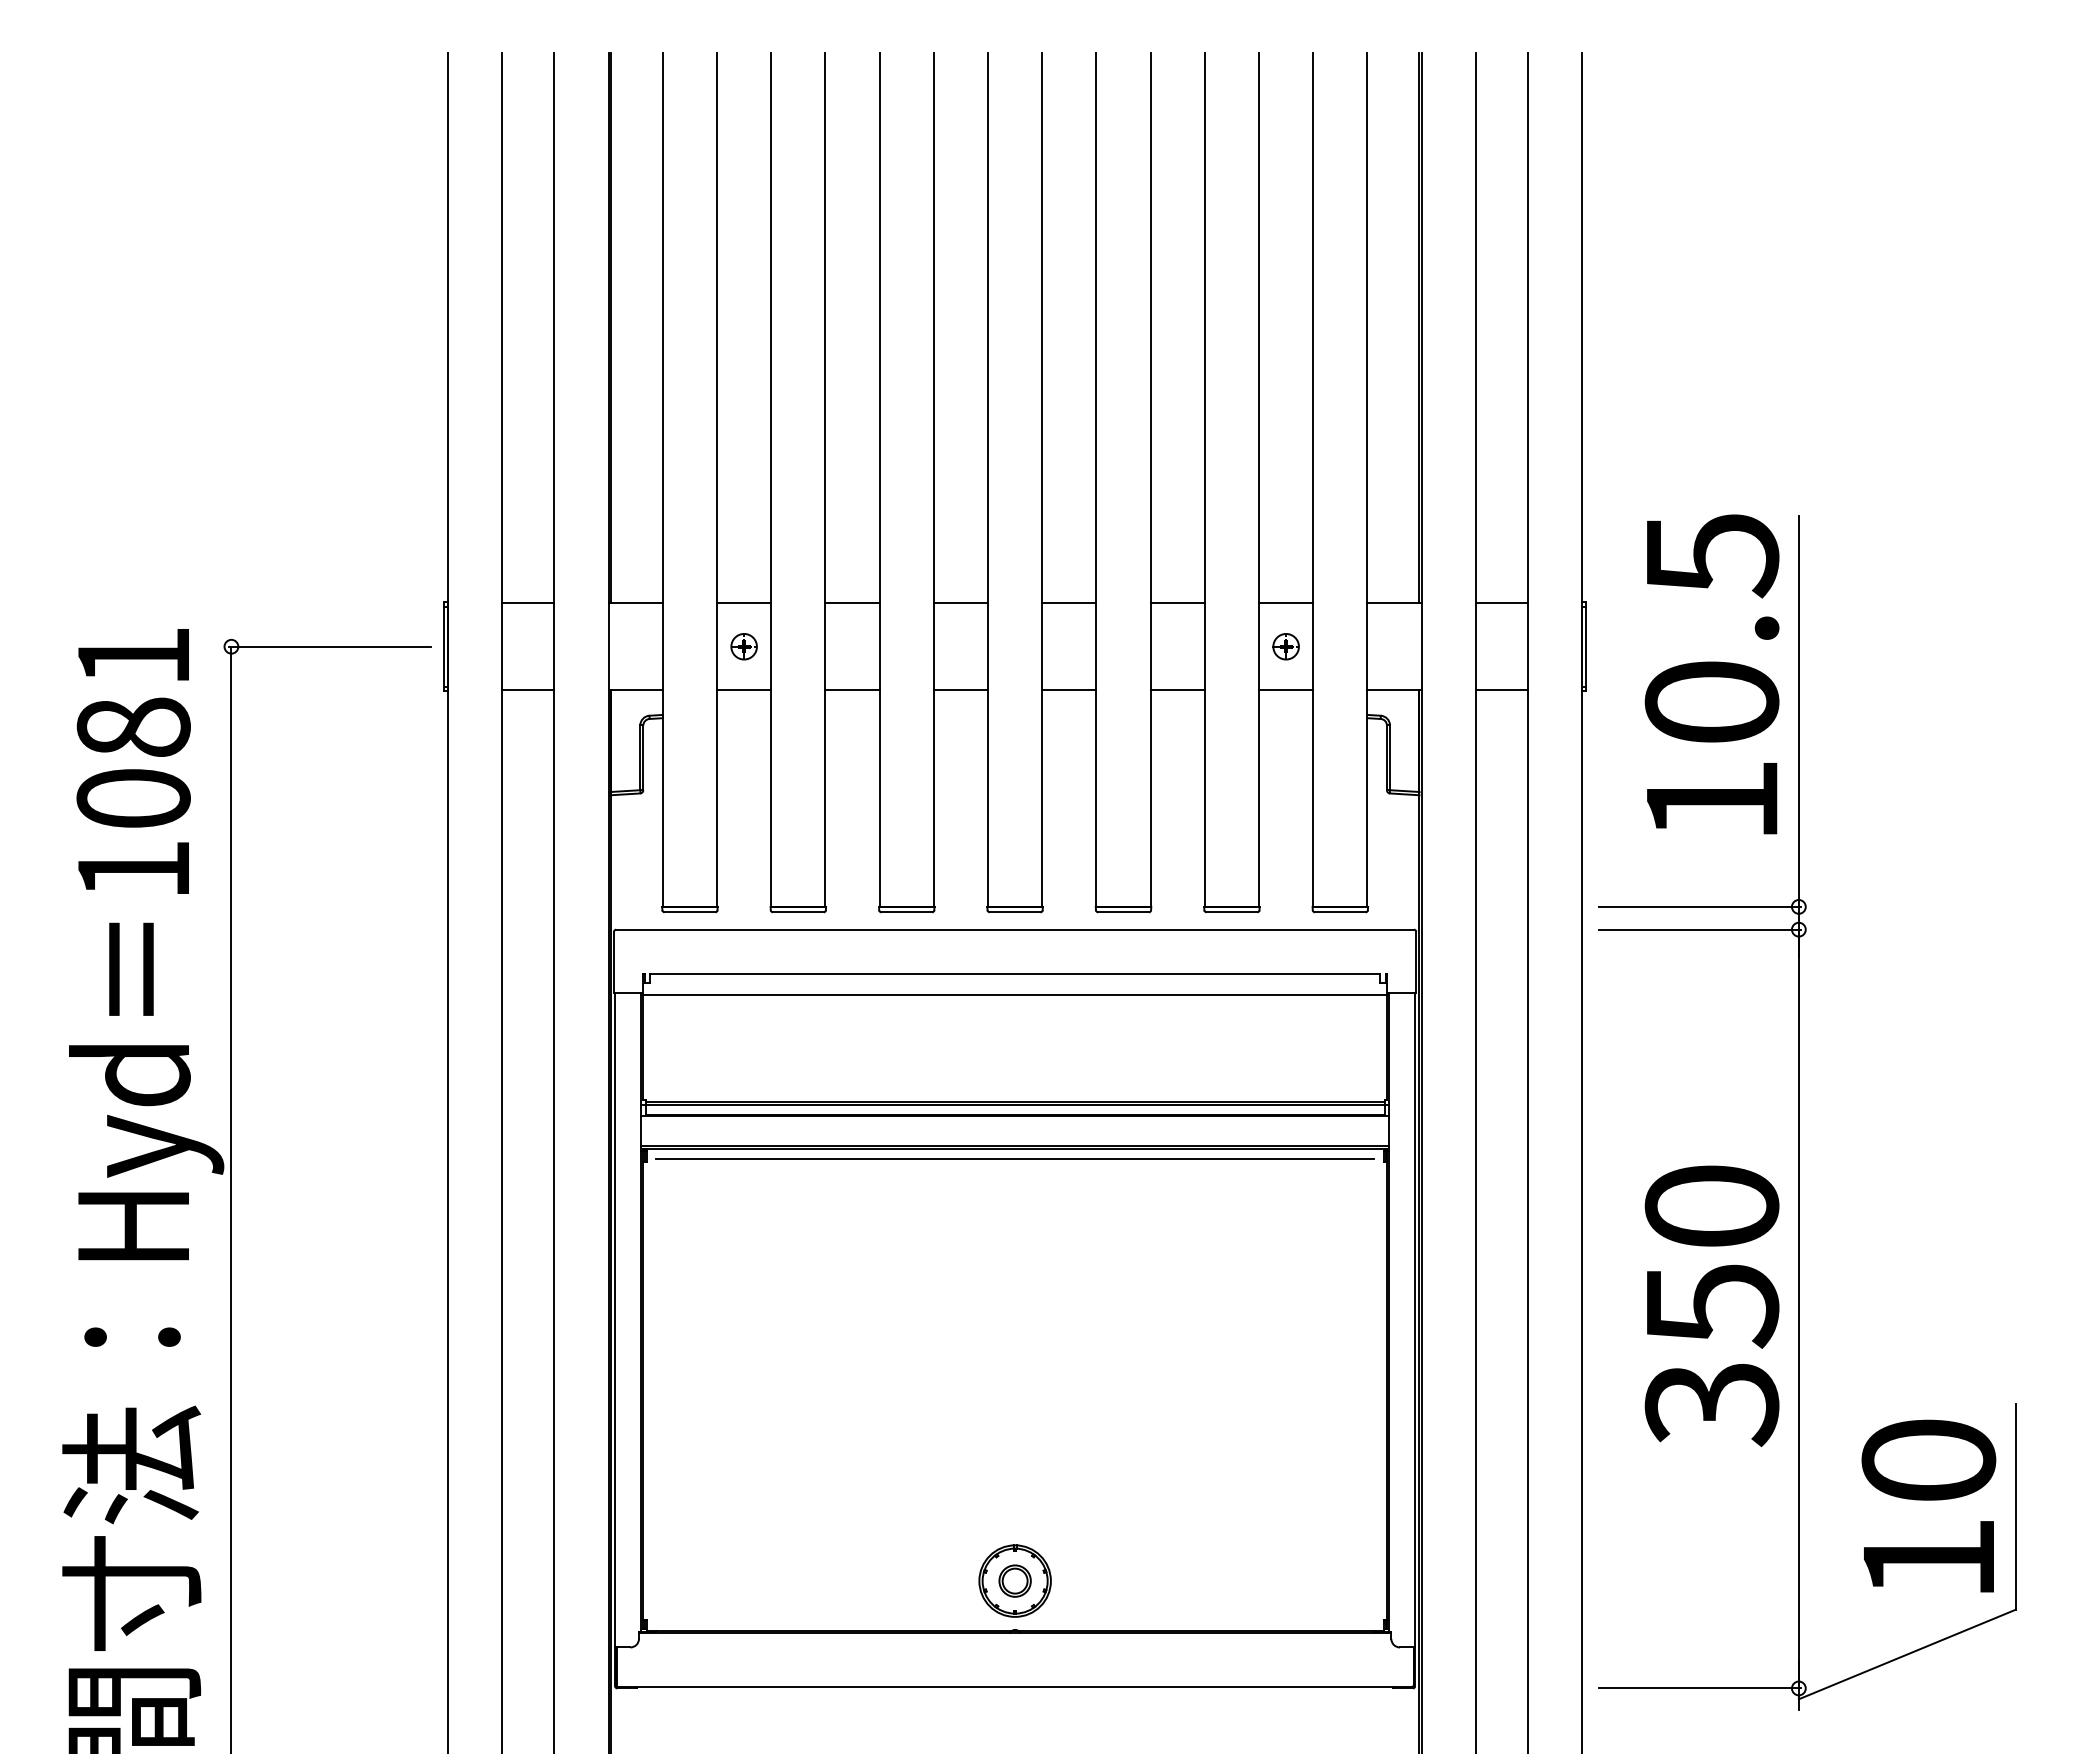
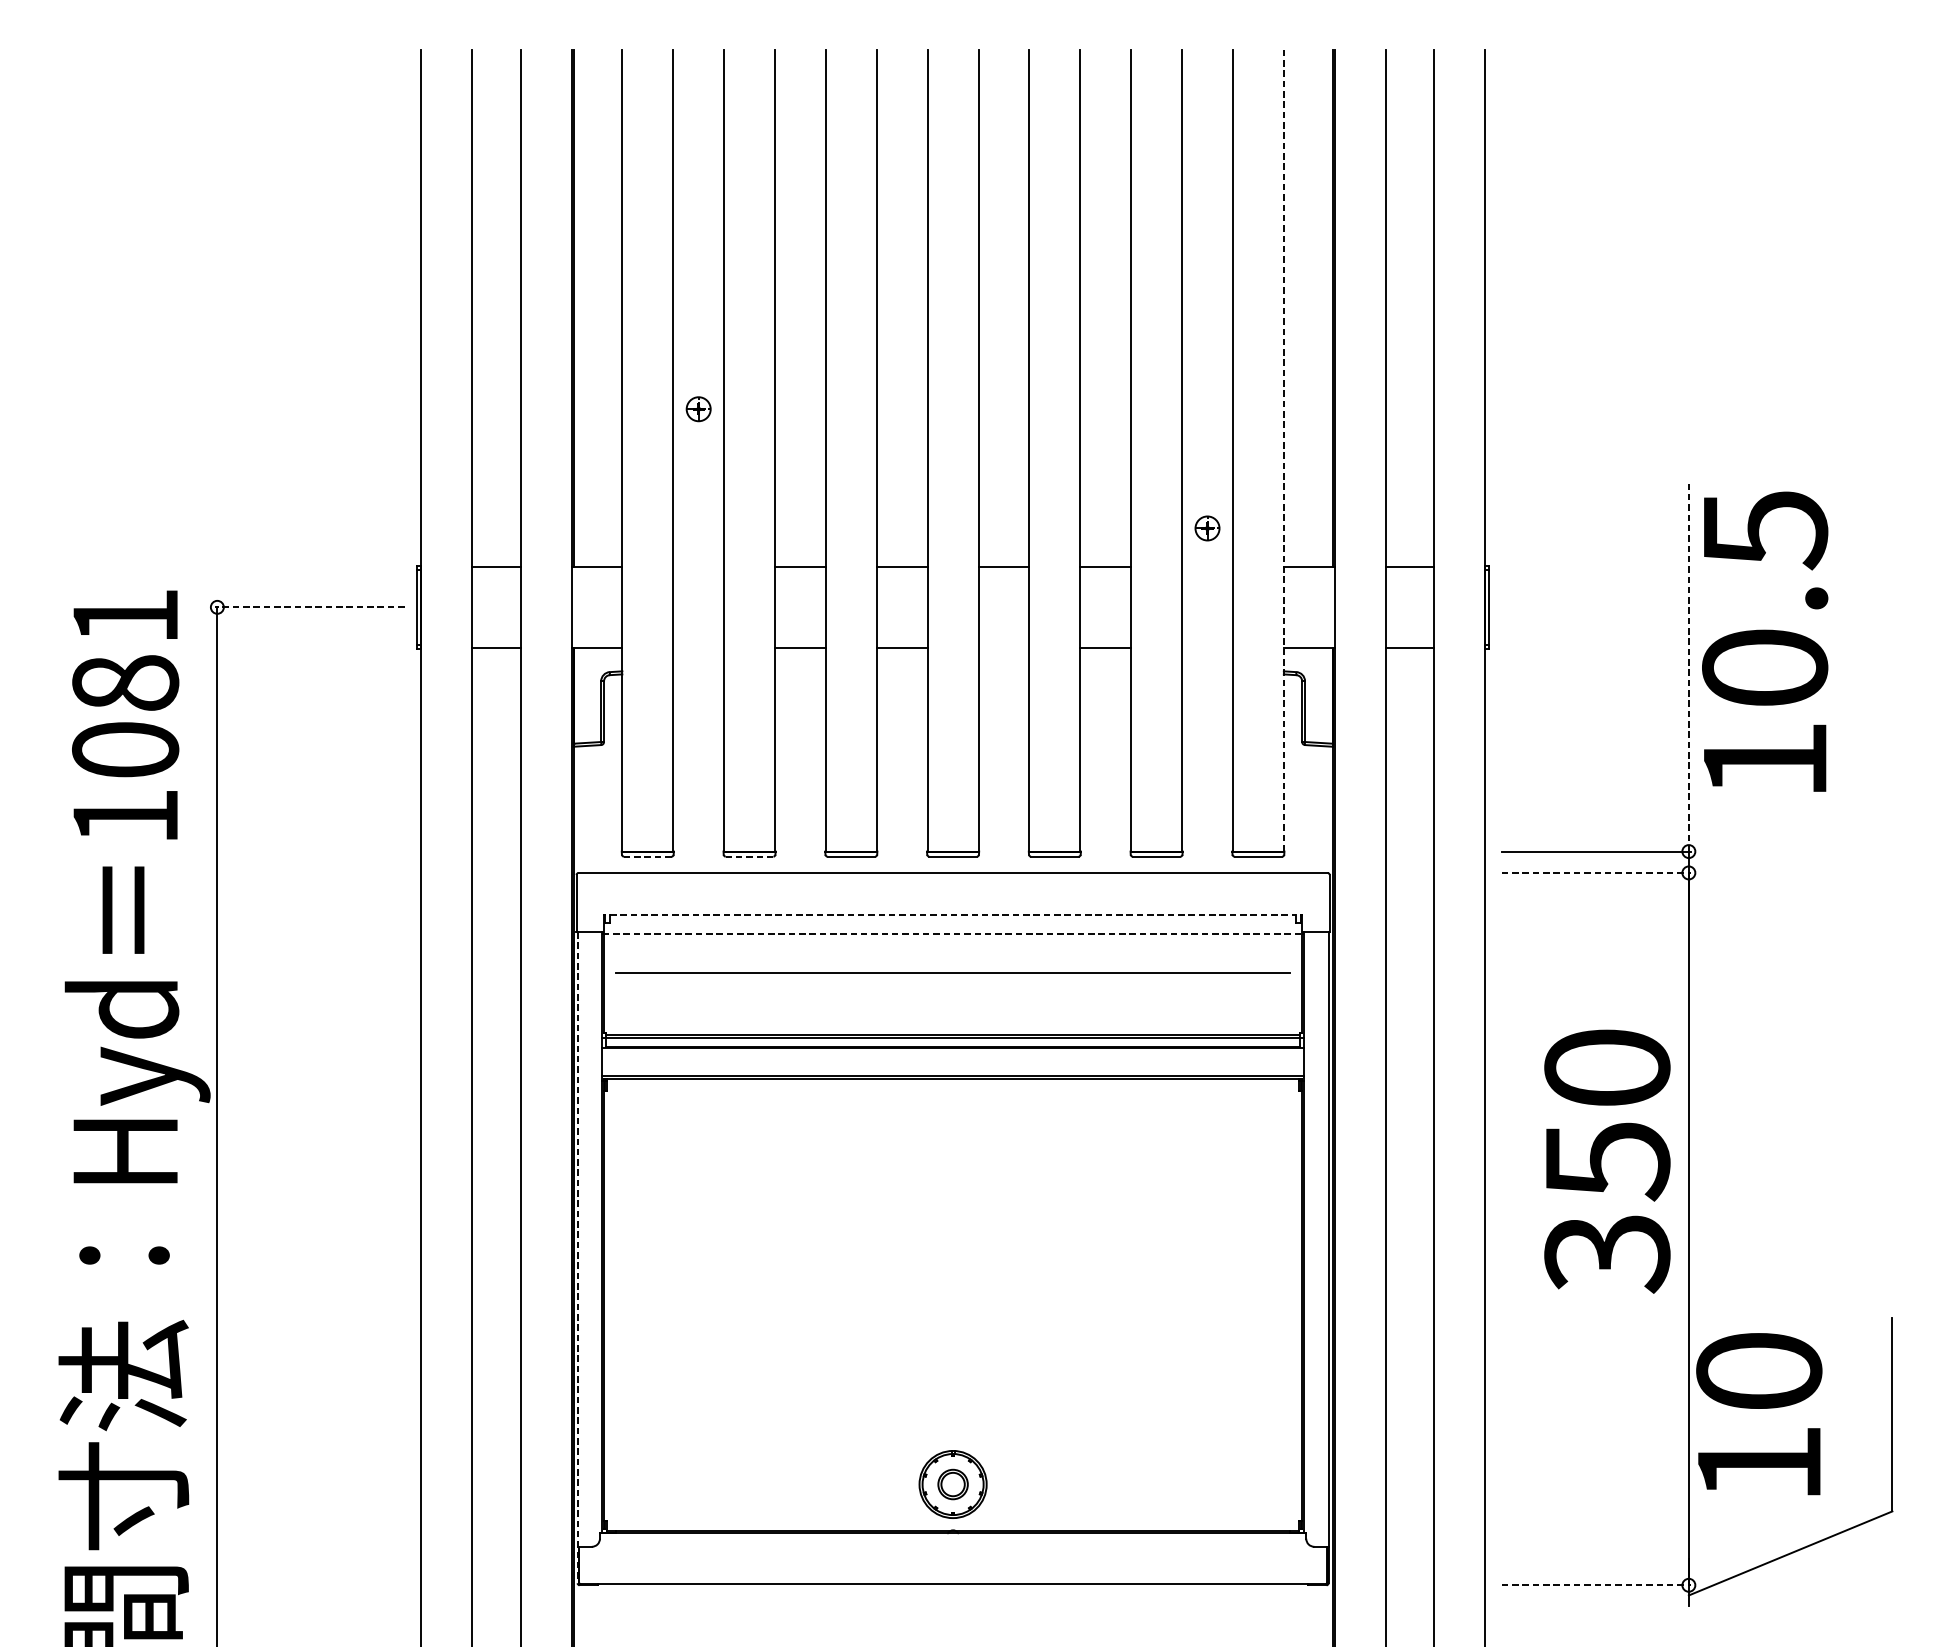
line: (1367, 480) -> (1283, 451), solid -> dashed
line: (744, 603) -> (699, 566), removed
line: (1286, 603) -> (1207, 566), removed
line: (330, 646) -> (310, 607), solid -> dashed
part: (743, 646) -> (698, 409), moved
part: (1285, 646) -> (1206, 528), moved
text: (1711, 674) -> (1764, 641), moved
line: (744, 690) -> (699, 648), removed
line: (1069, 690) -> (1004, 648), removed
line: (1286, 690) -> (1207, 648), removed
line: (1798, 711) -> (1688, 668), solid -> dashed
line: (689, 912) -> (647, 856), solid -> dashed
line: (797, 912) -> (748, 856), solid -> dashed
line: (1700, 929) -> (1596, 872), solid -> dashed
line: (1015, 974) -> (953, 915), solid -> dashed
line: (1015, 994) -> (953, 933), solid -> dashed
line: (1014, 1158) -> (952, 972), moved
text: (1711, 1305) -> (1606, 1160), moved
line: (615, 1339) -> (577, 1257), solid -> dashed
text: (1928, 1505) -> (1758, 1413), moved
line: (1700, 1688) -> (1596, 1585), solid -> dashed

